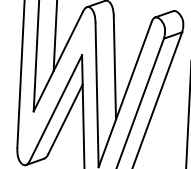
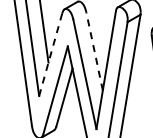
line: (58, 61) -> (50, 54), solid -> dashed
line: (114, 68) -> (94, 51), solid -> dashed

